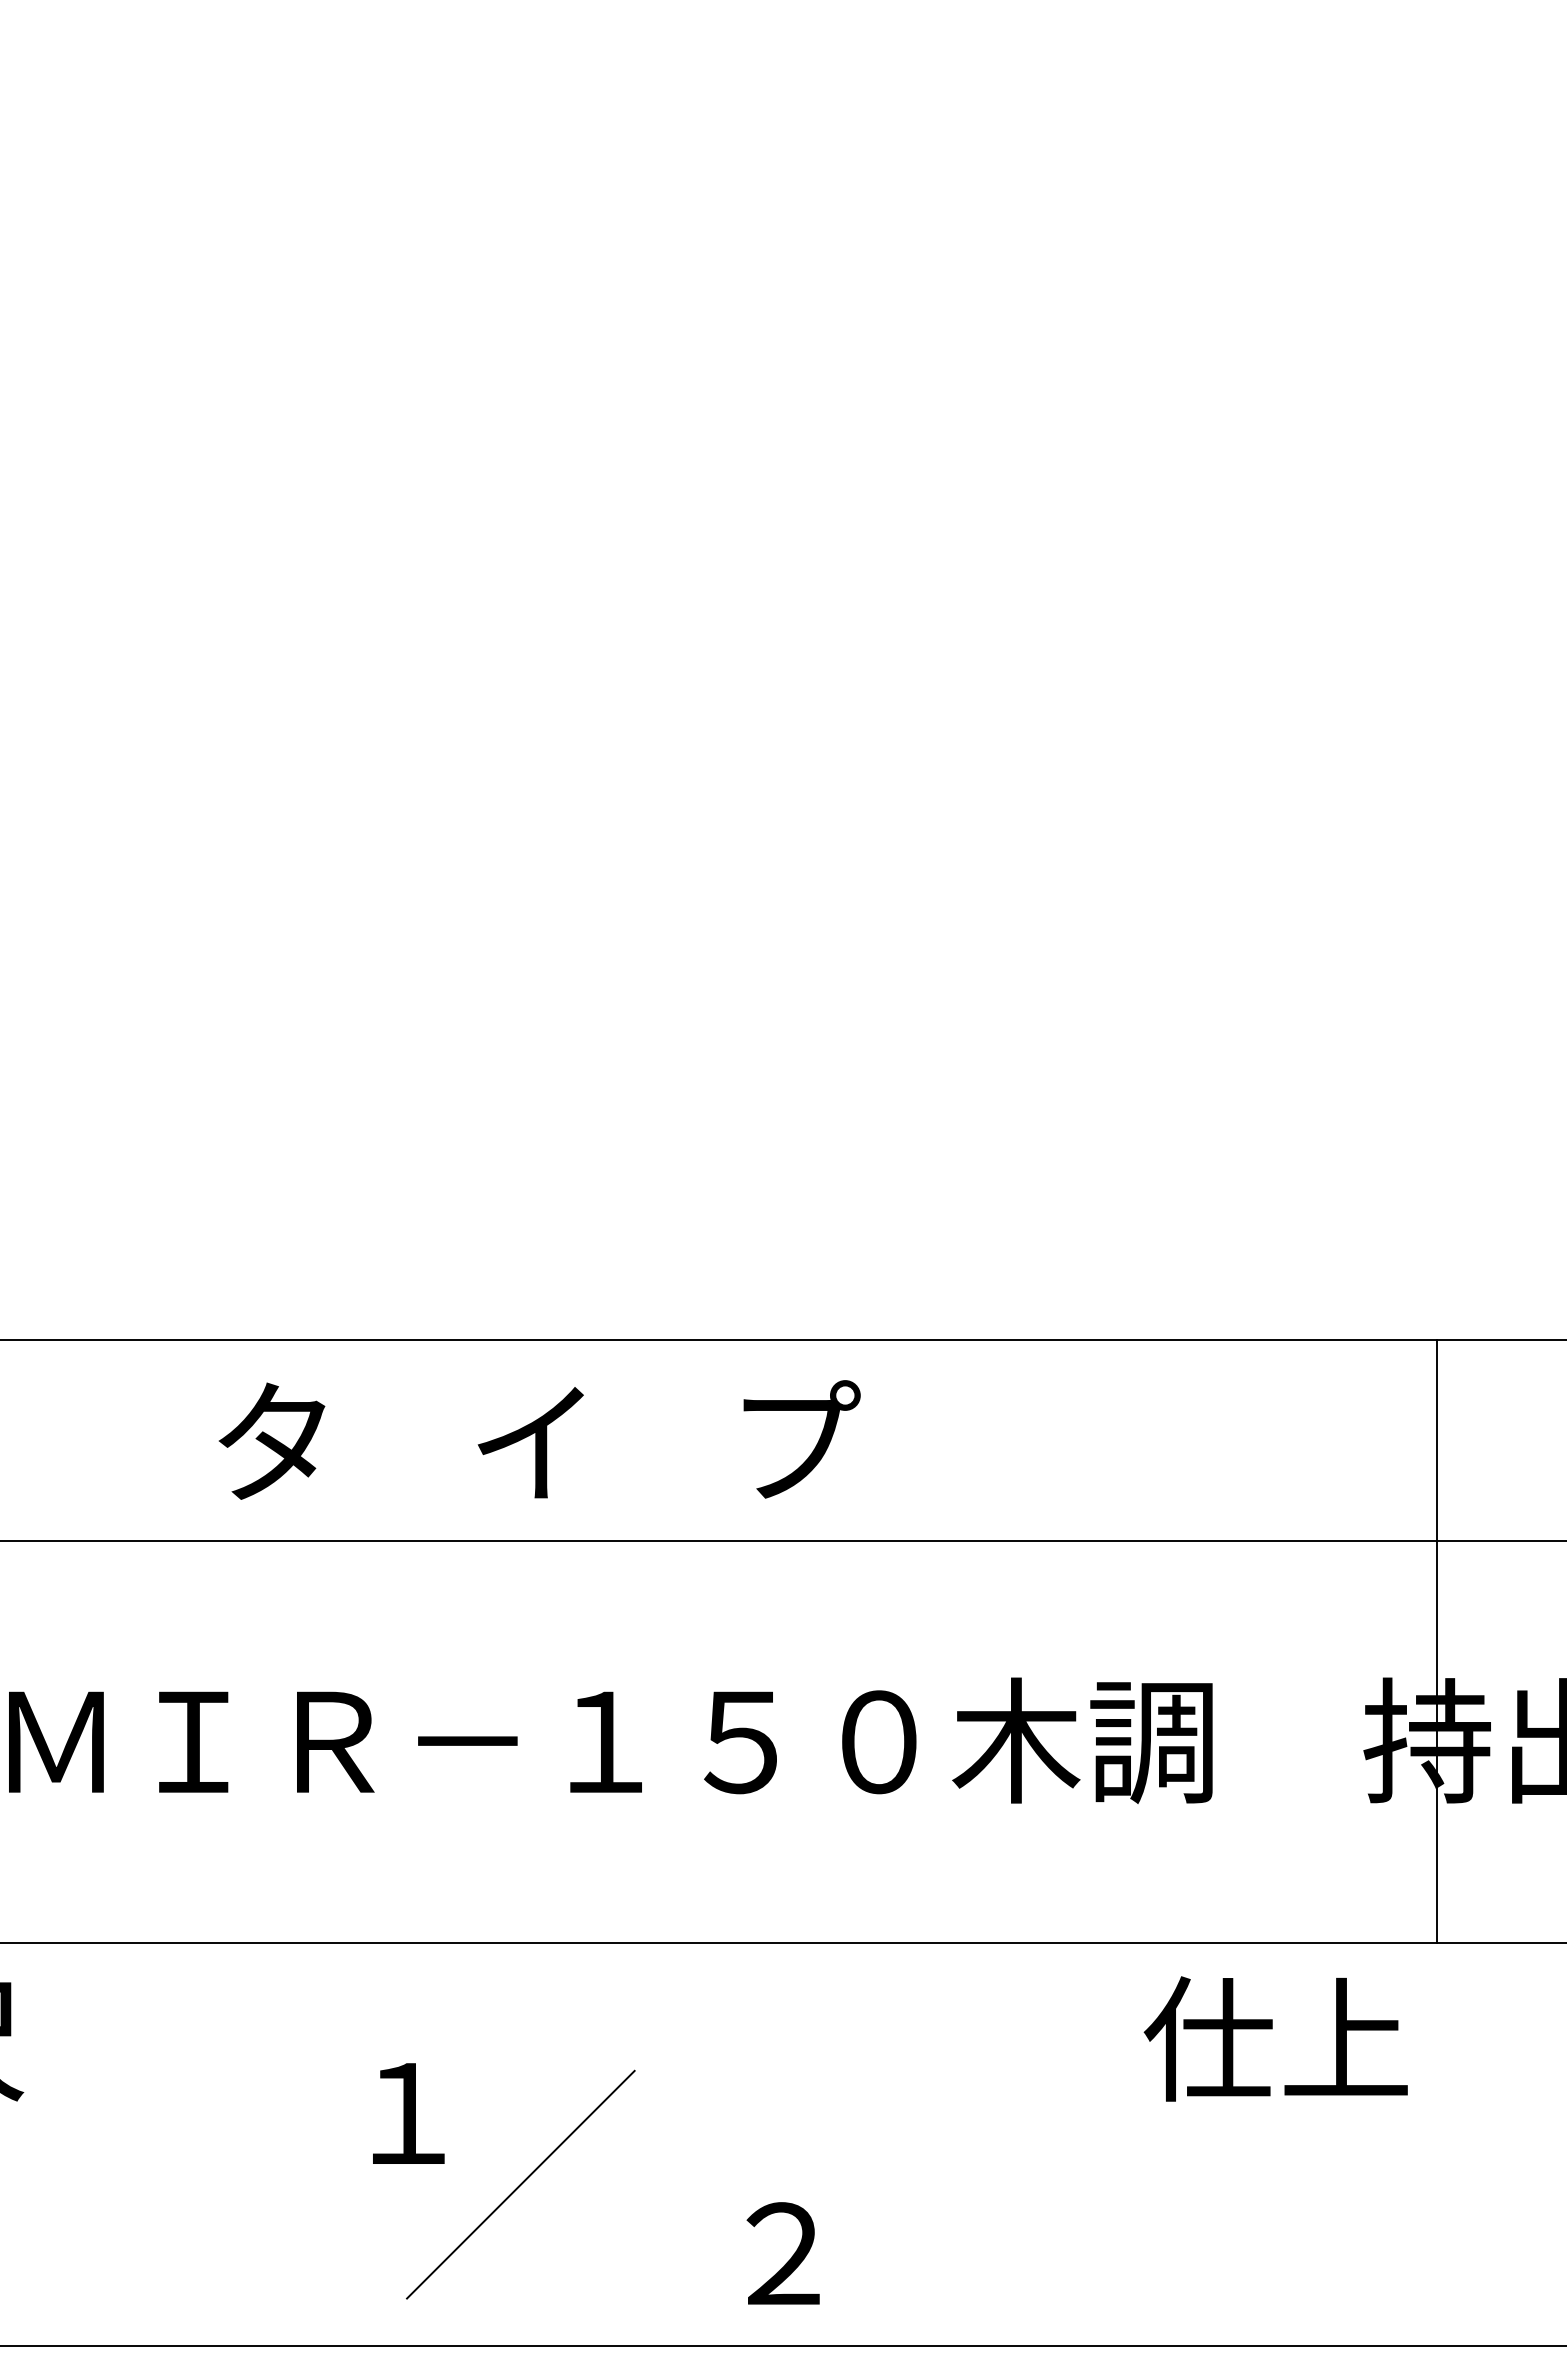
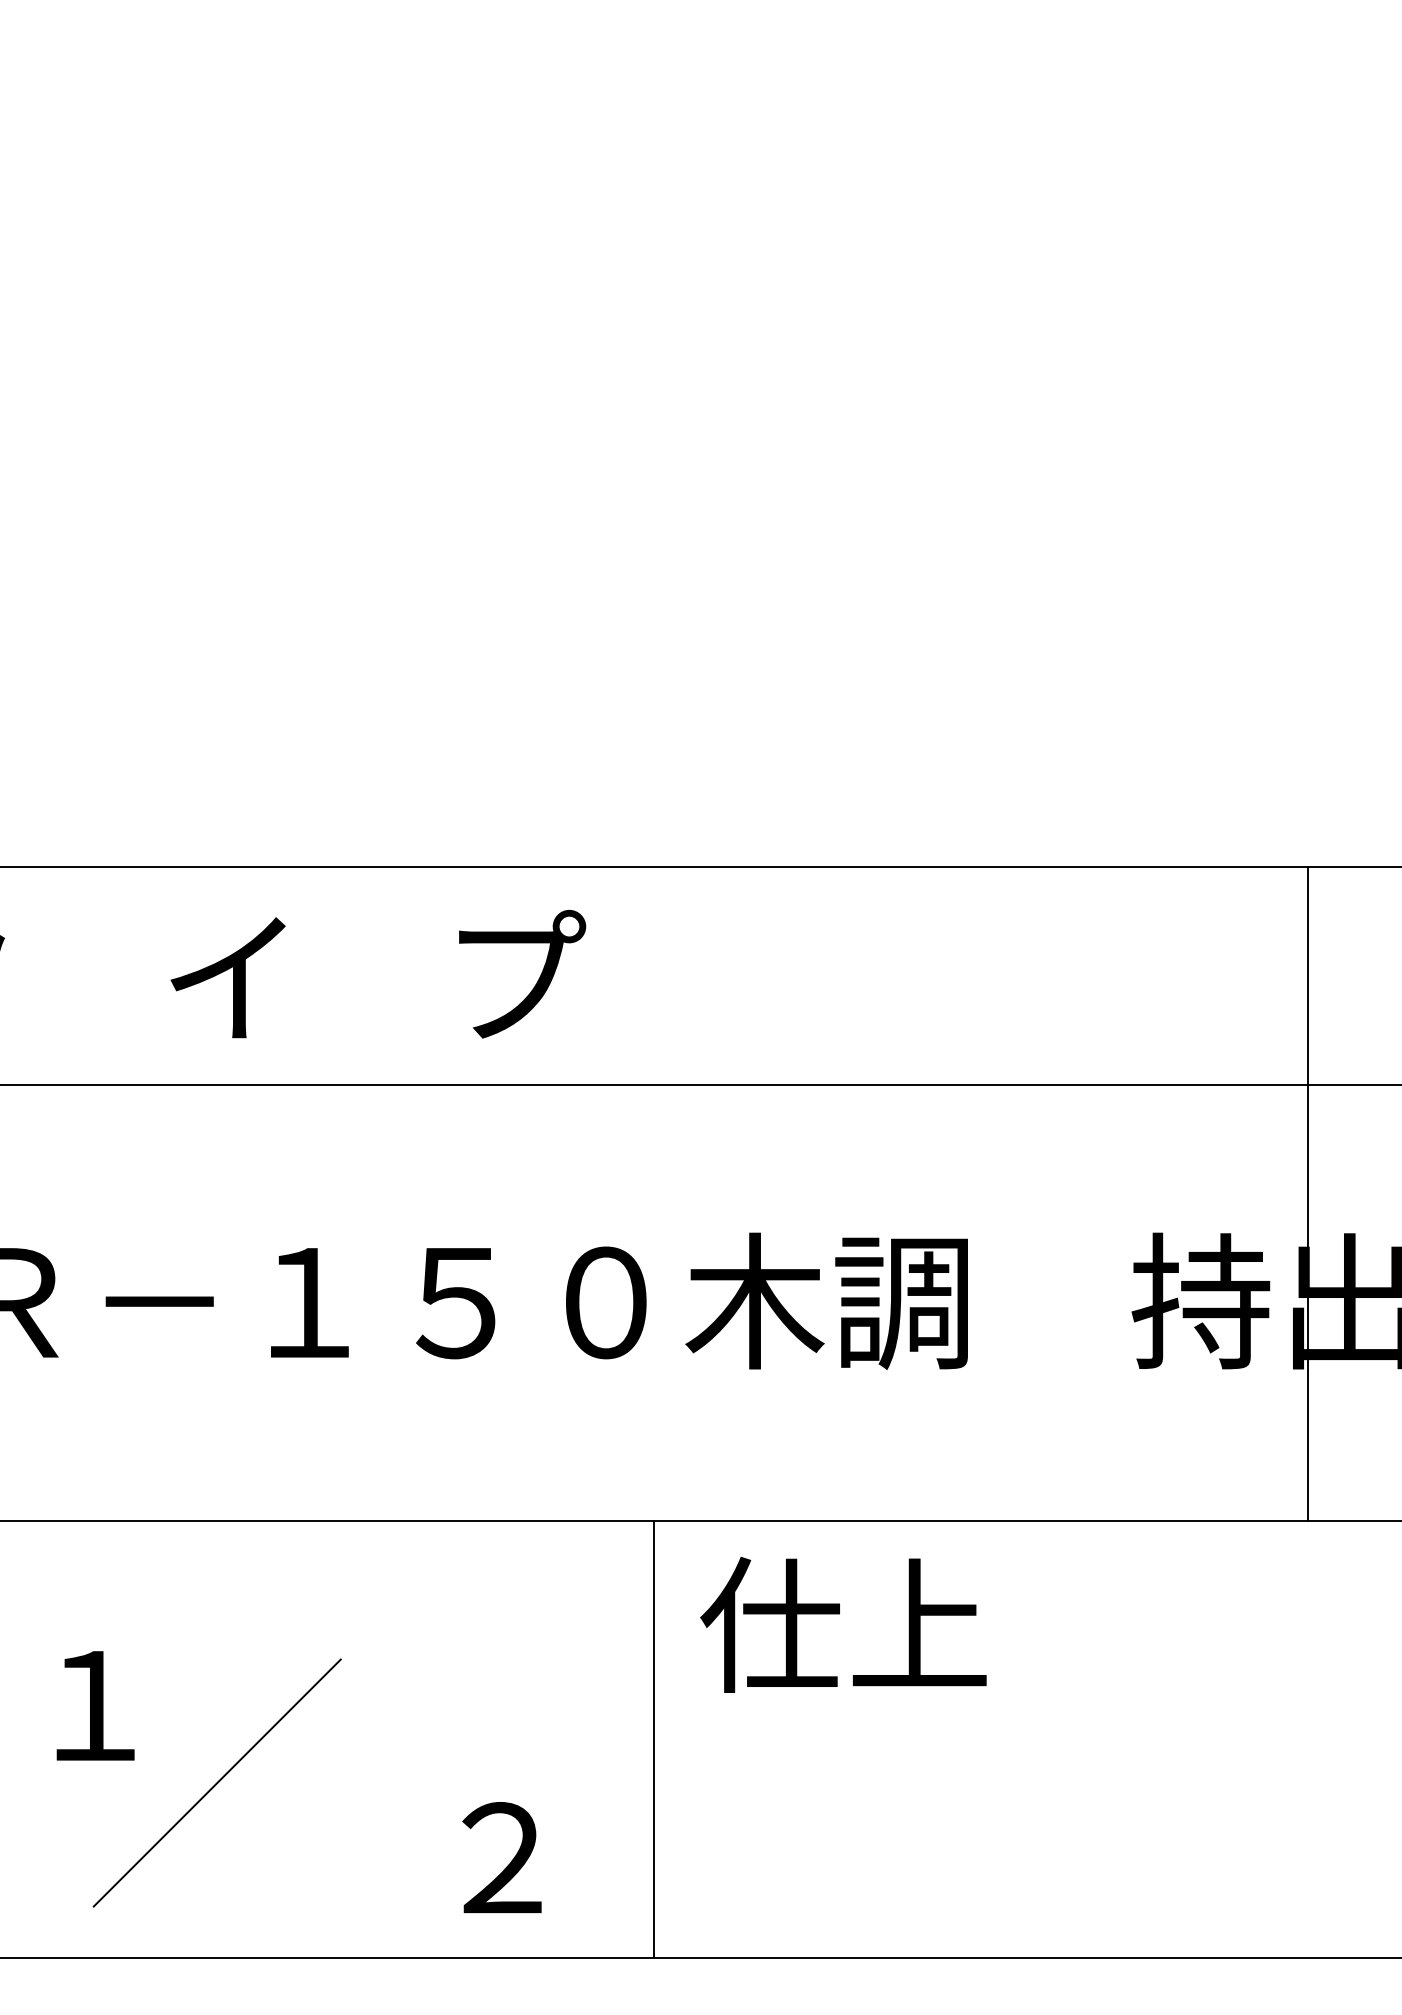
line: (1437, 1641) -> (1308, 1193), moved
text: (1275, 2038) -> (843, 1624), moved
line: (922, 2144) -> (653, 1739), added

